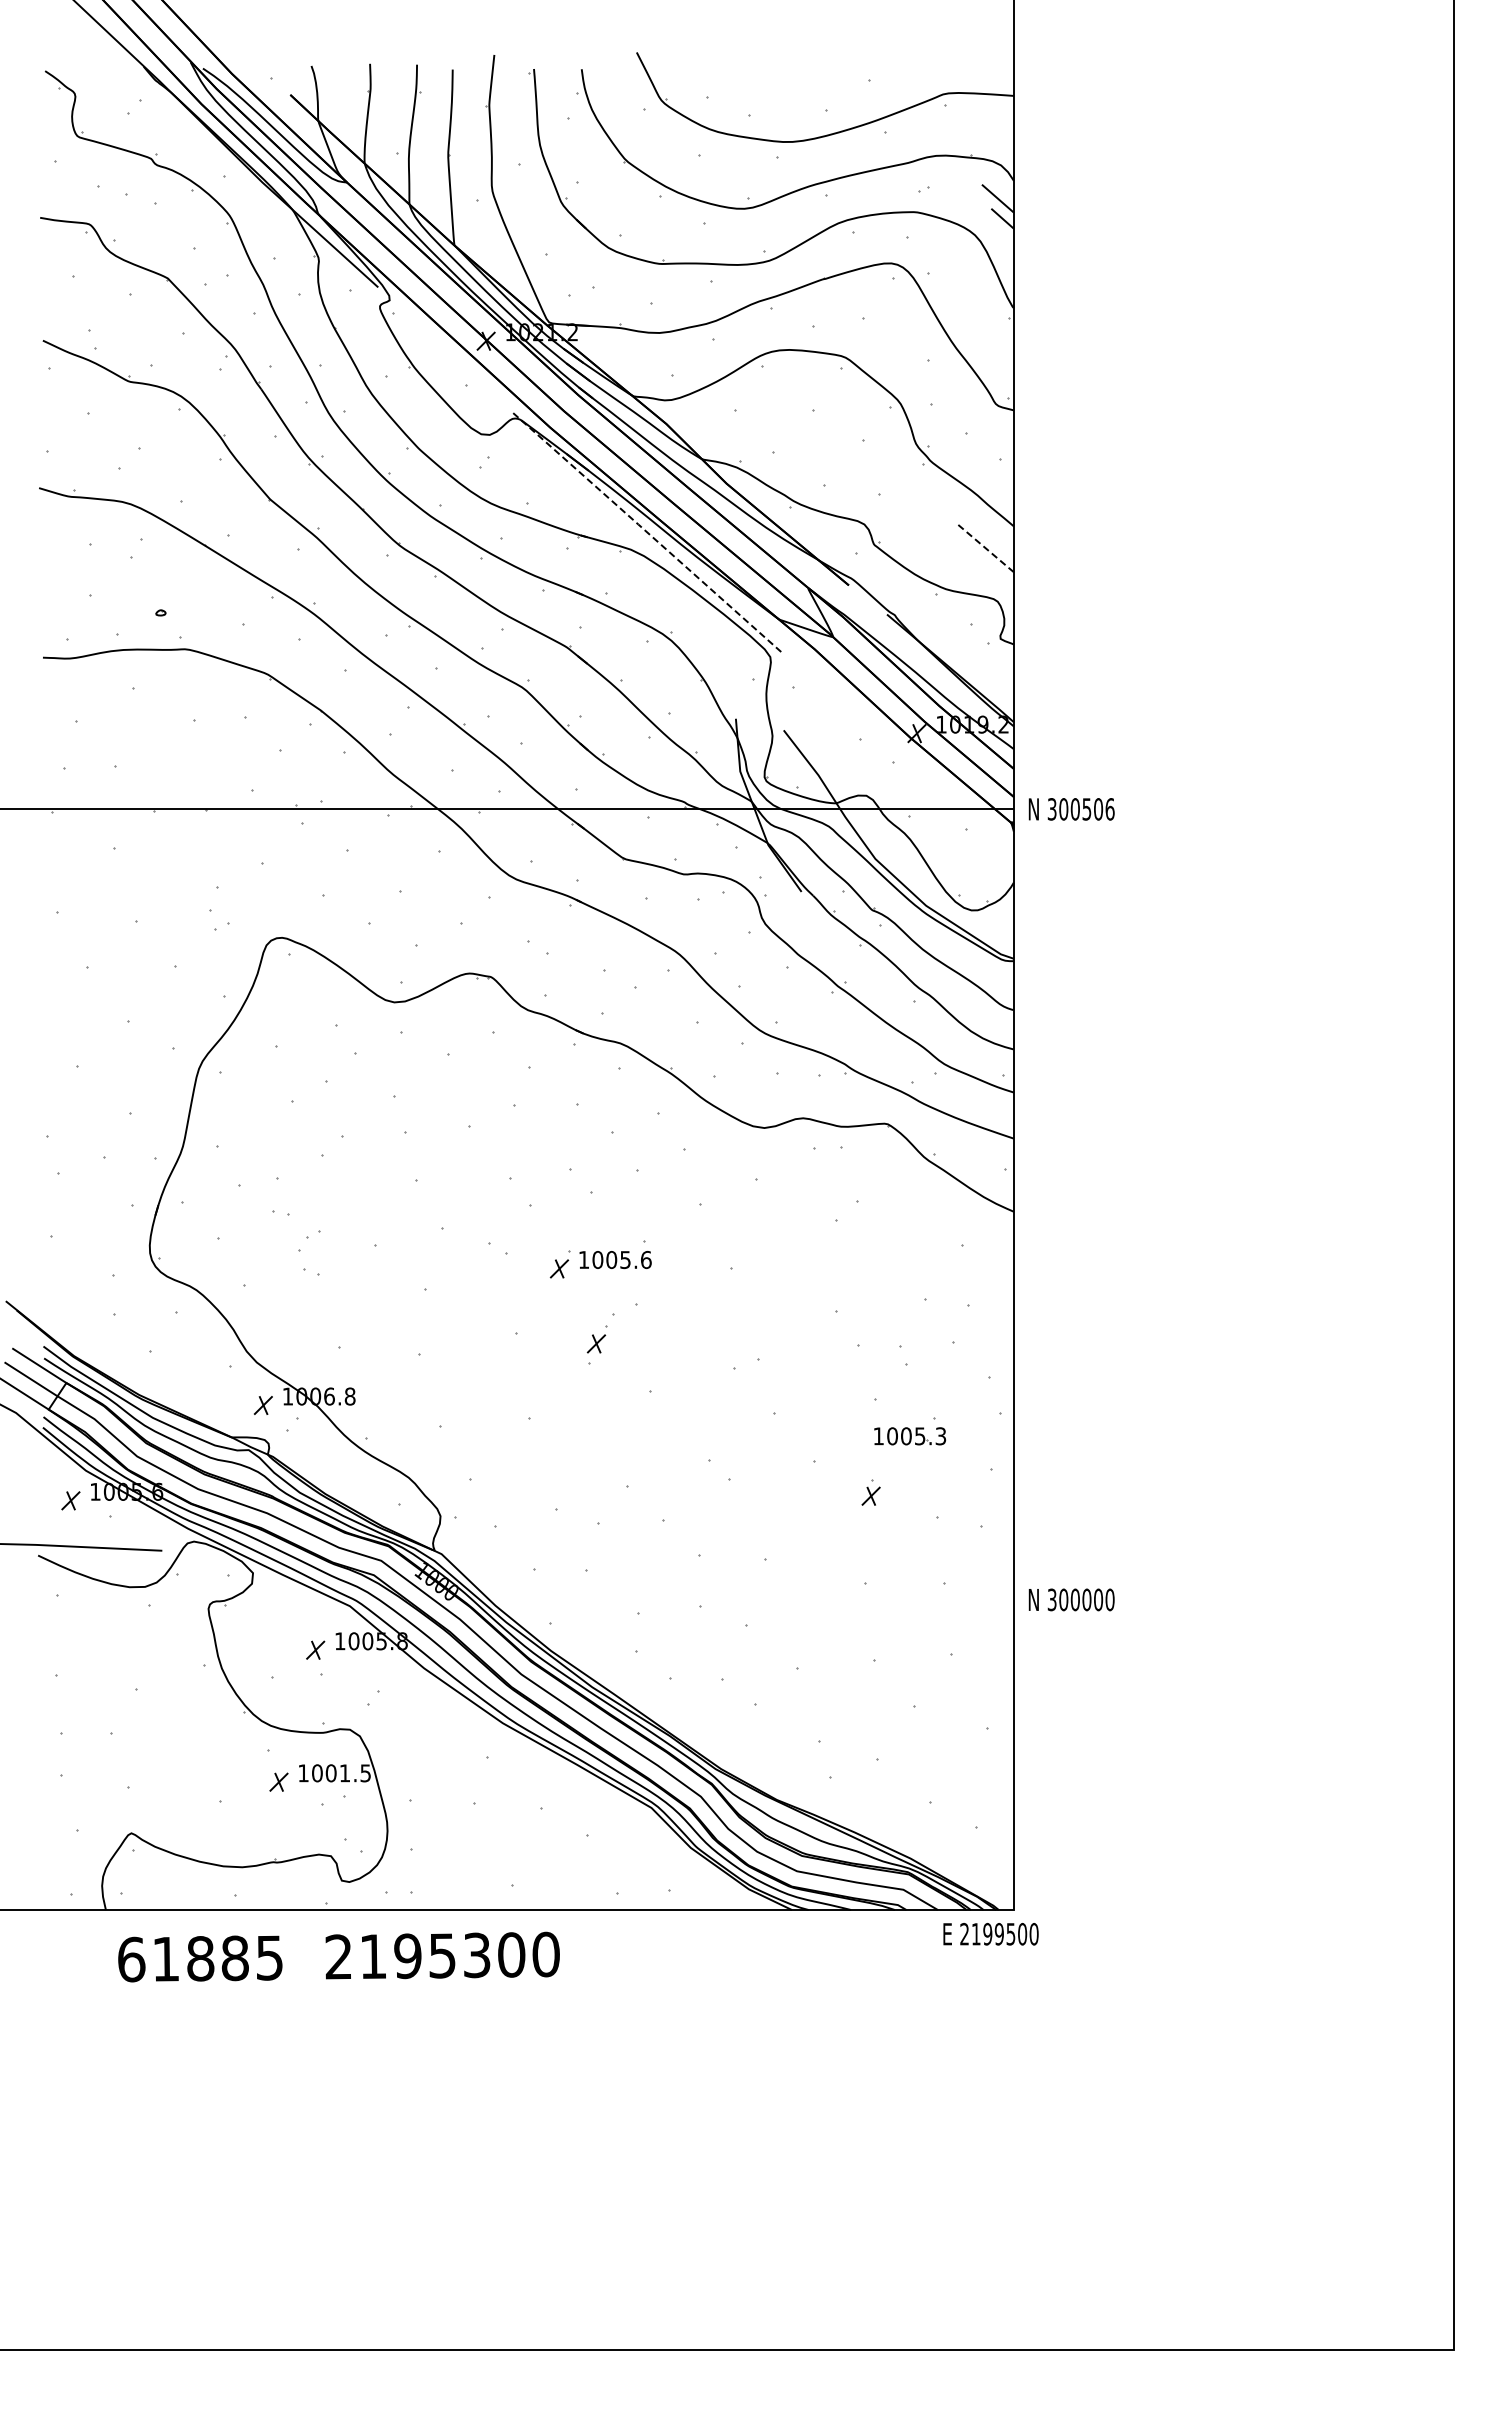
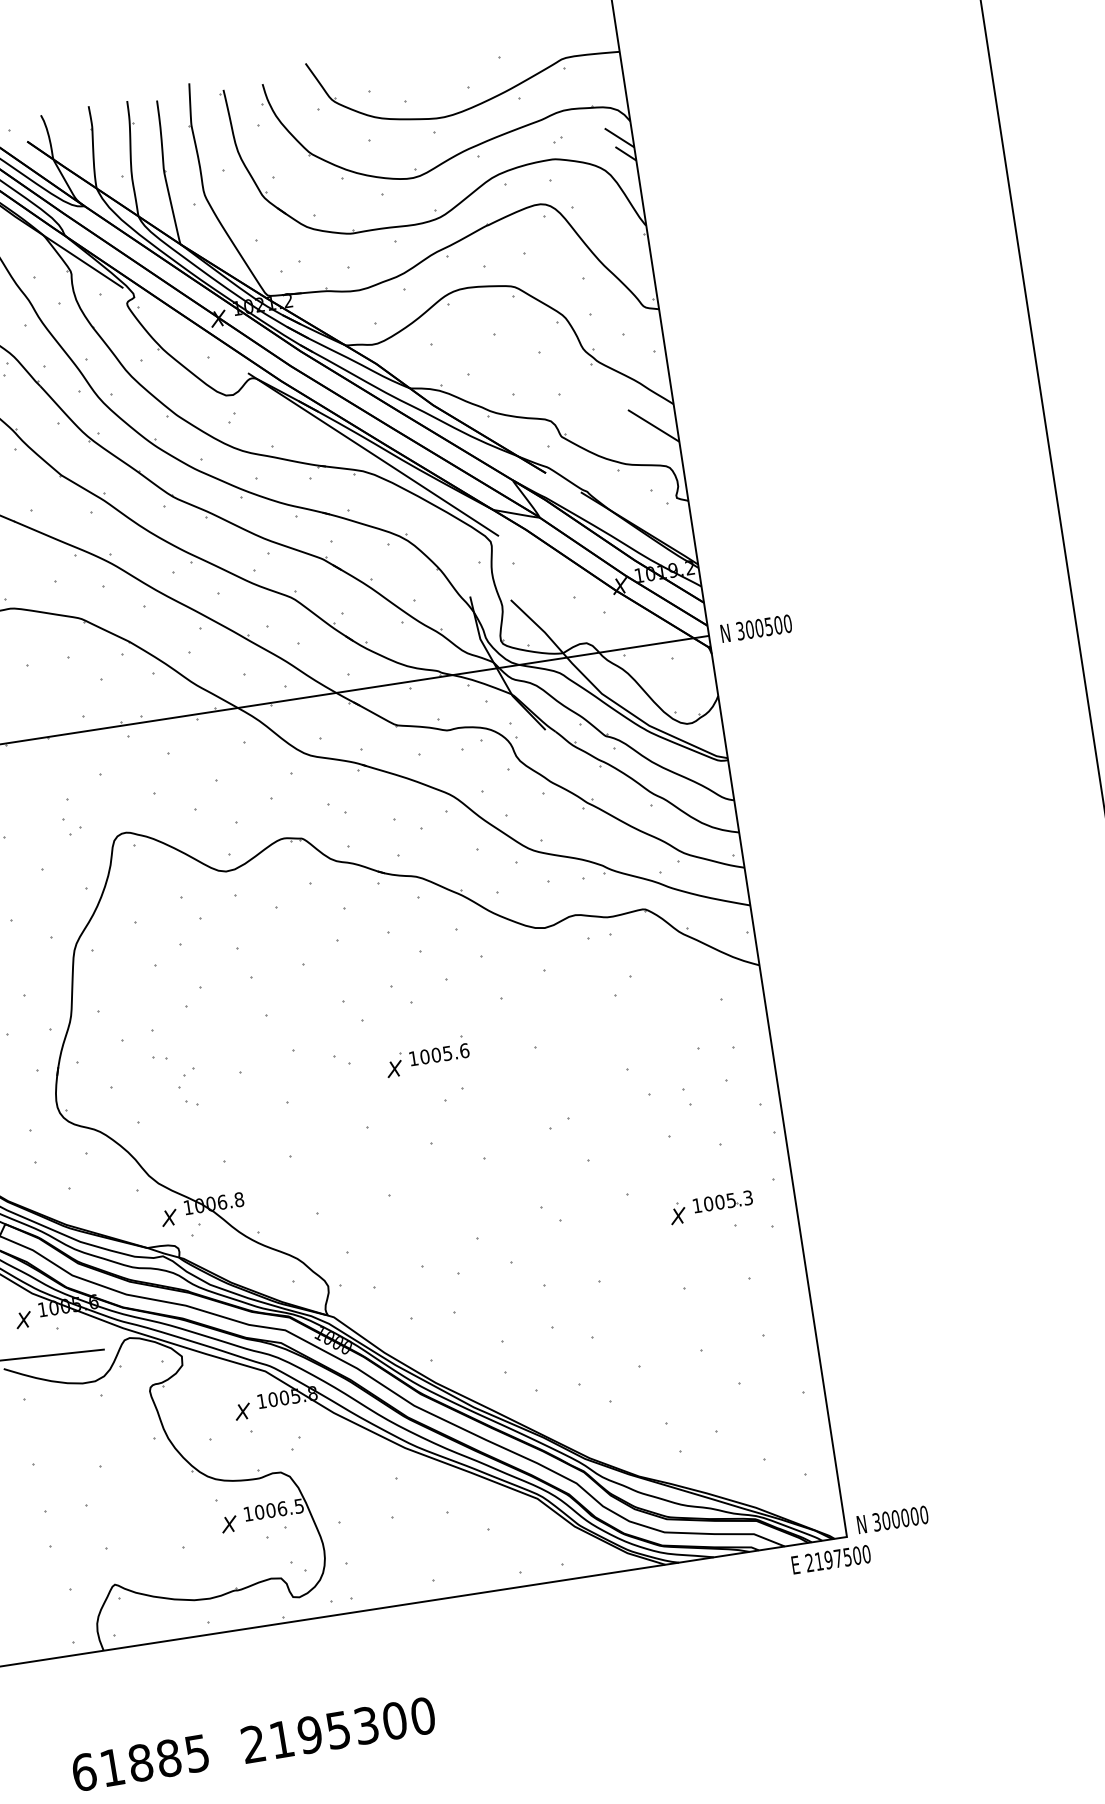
line: (645, 531) -> (372, 454), dashed -> solid
line: (986, 548) -> (654, 425), dashed -> solid
text: (1109, 809) -> (787, 624), 300506 -> 300500
part: (596, 1339) -> (433, 1122), removed
part: (910, 1436) -> (723, 1201), moved
text: (1071, 1599) -> (892, 1519), moved
text: (344, 1773) -> (281, 1509), 1001.5 -> 1006.5
text: (998, 1934) -> (837, 1558), 2199500 -> 2197500
text: (338, 1956) -> (253, 1743), moved

